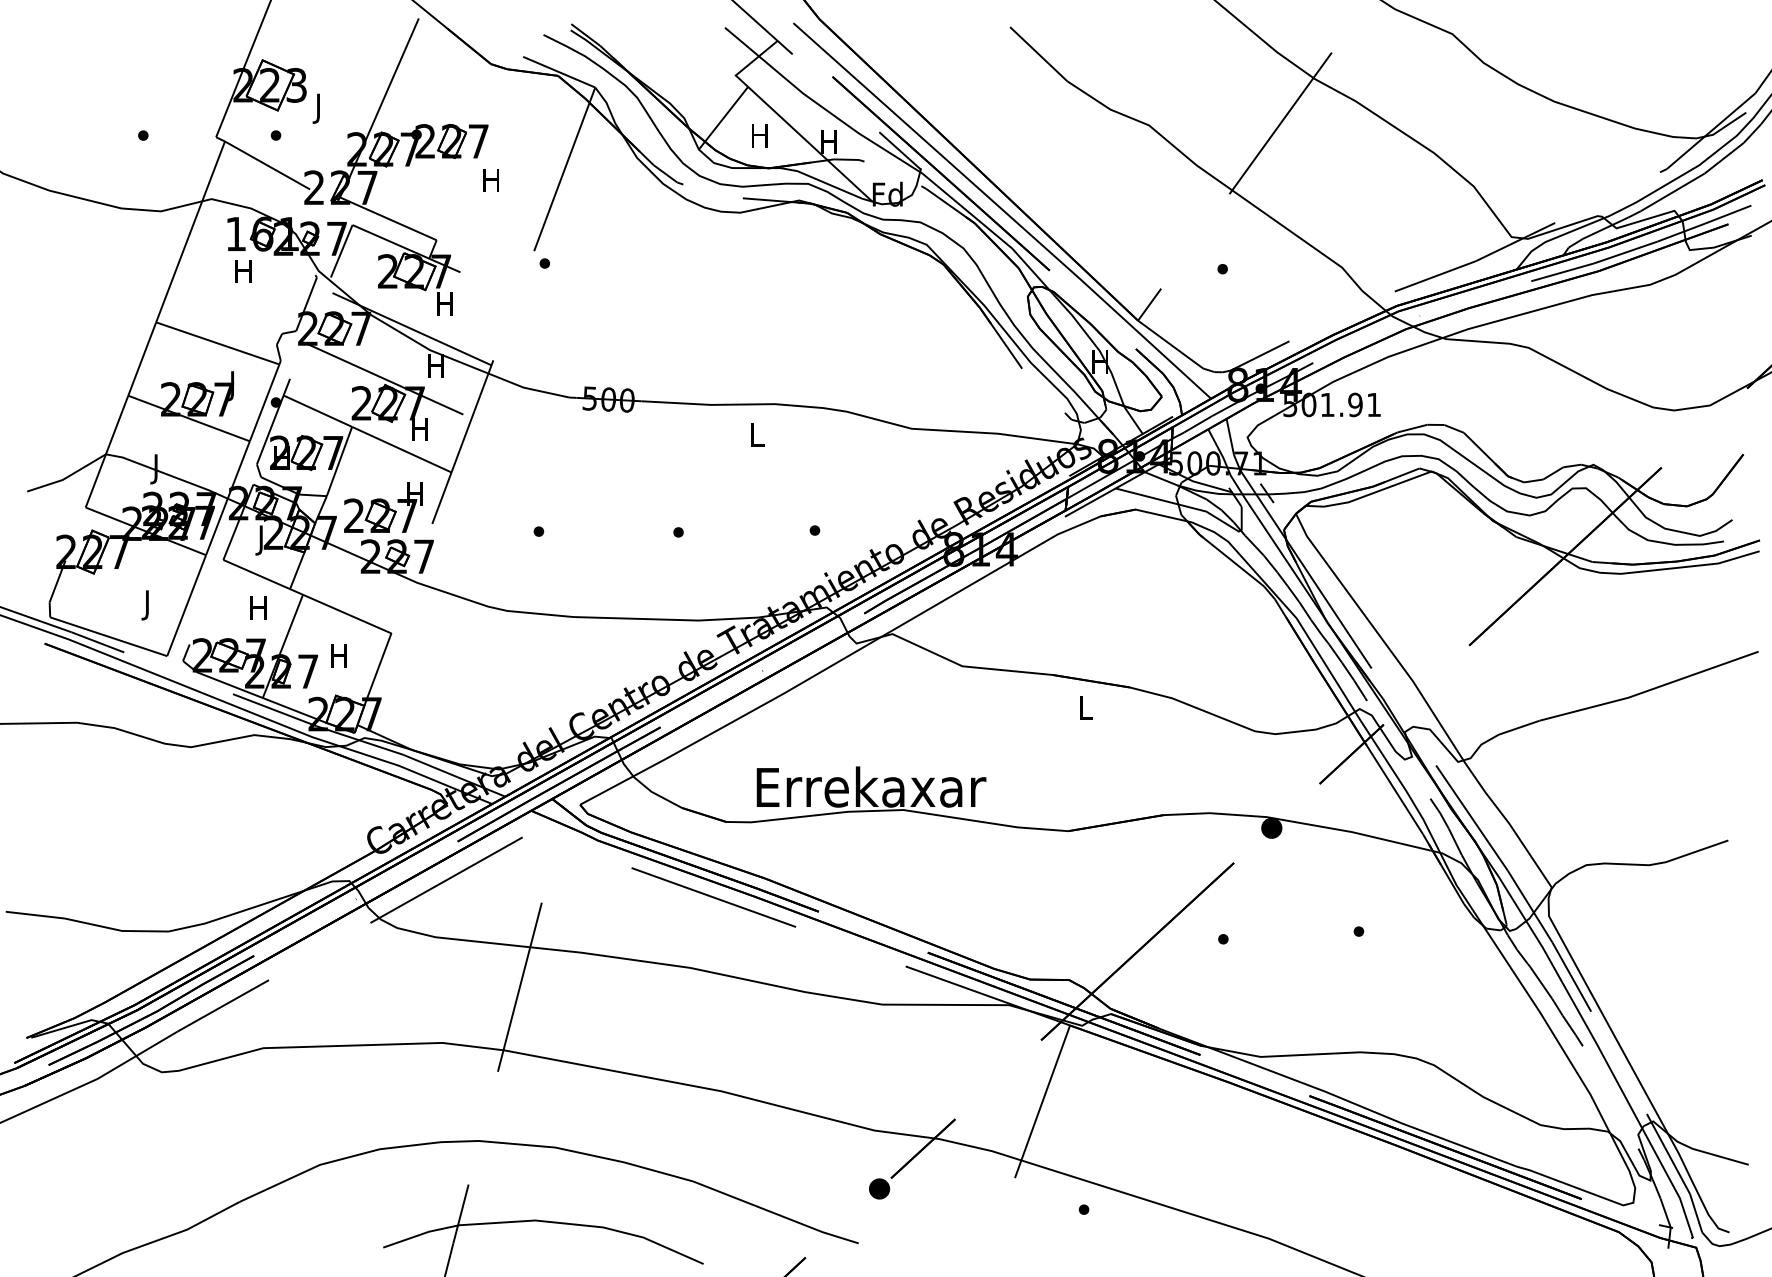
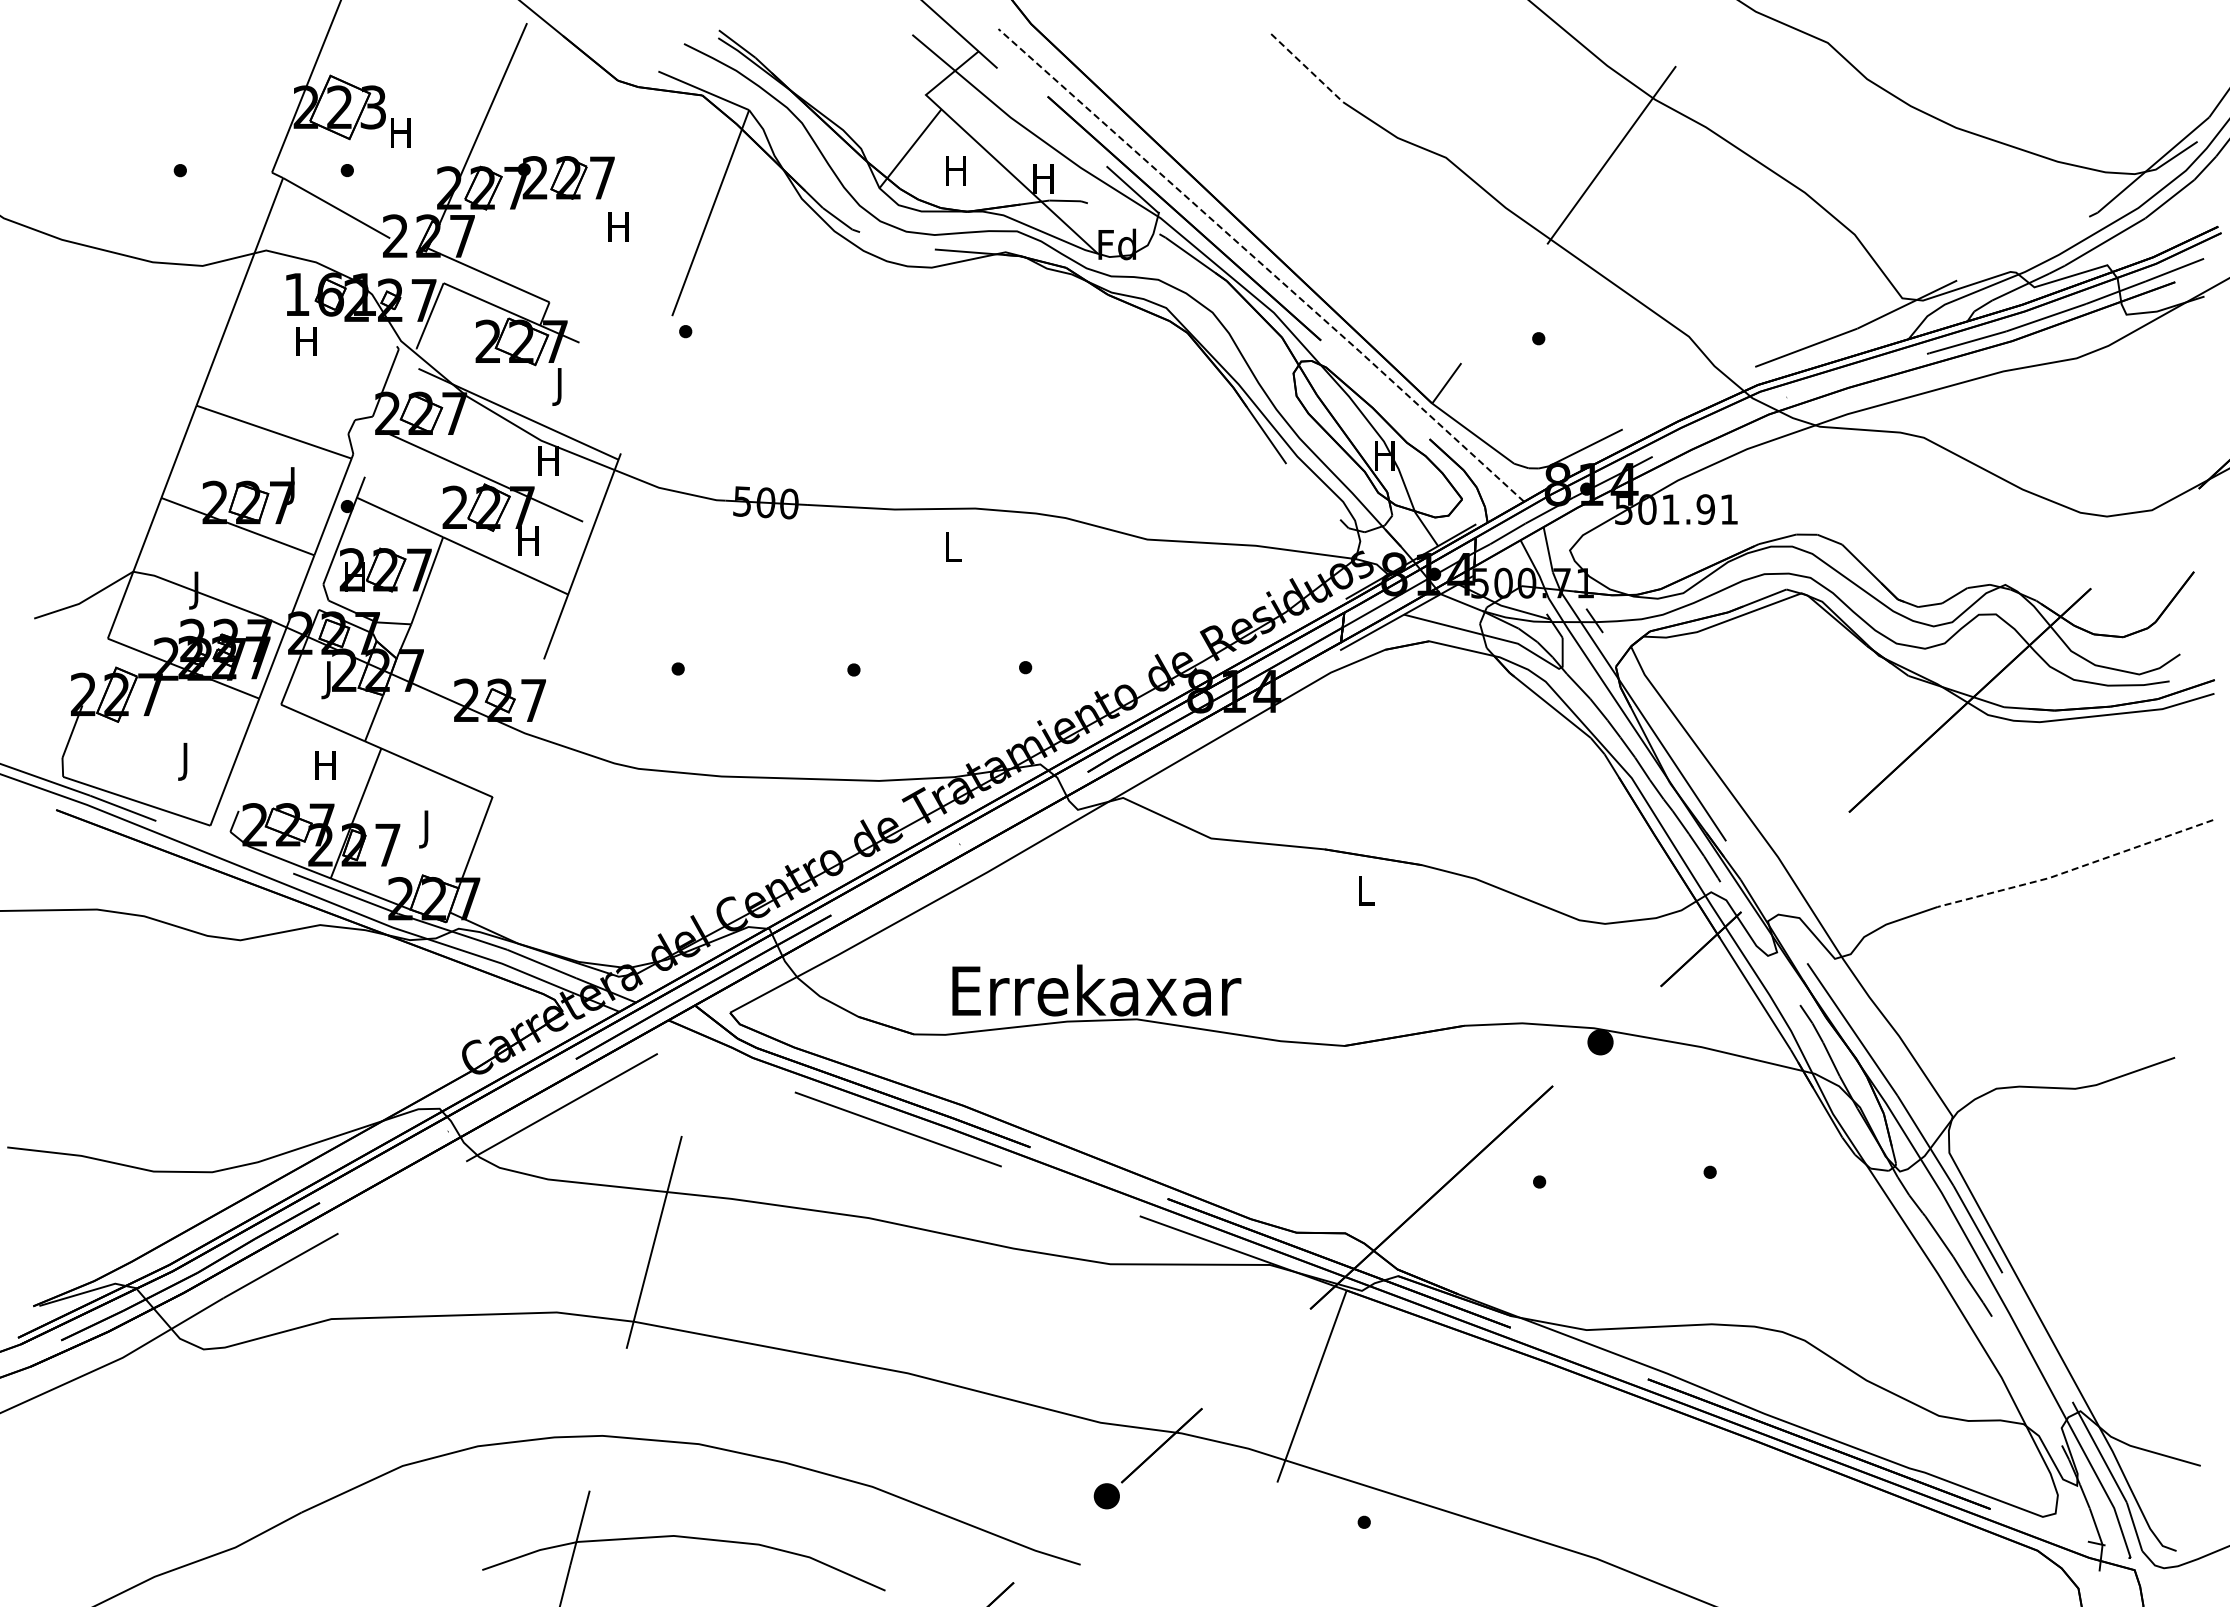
line: (1038, 54) -> (1307, 68), solid -> dashed
text: (318, 108) -> (400, 136), J -> H
line: (1003, 210) -> (1262, 264), solid -> dashed
text: (444, 307) -> (559, 386), H -> J
part: (383, 507) -> (482, 638), removed
text: (338, 659) -> (426, 829), H -> J
line: (1649, 690) -> (2075, 868), solid -> dashed

